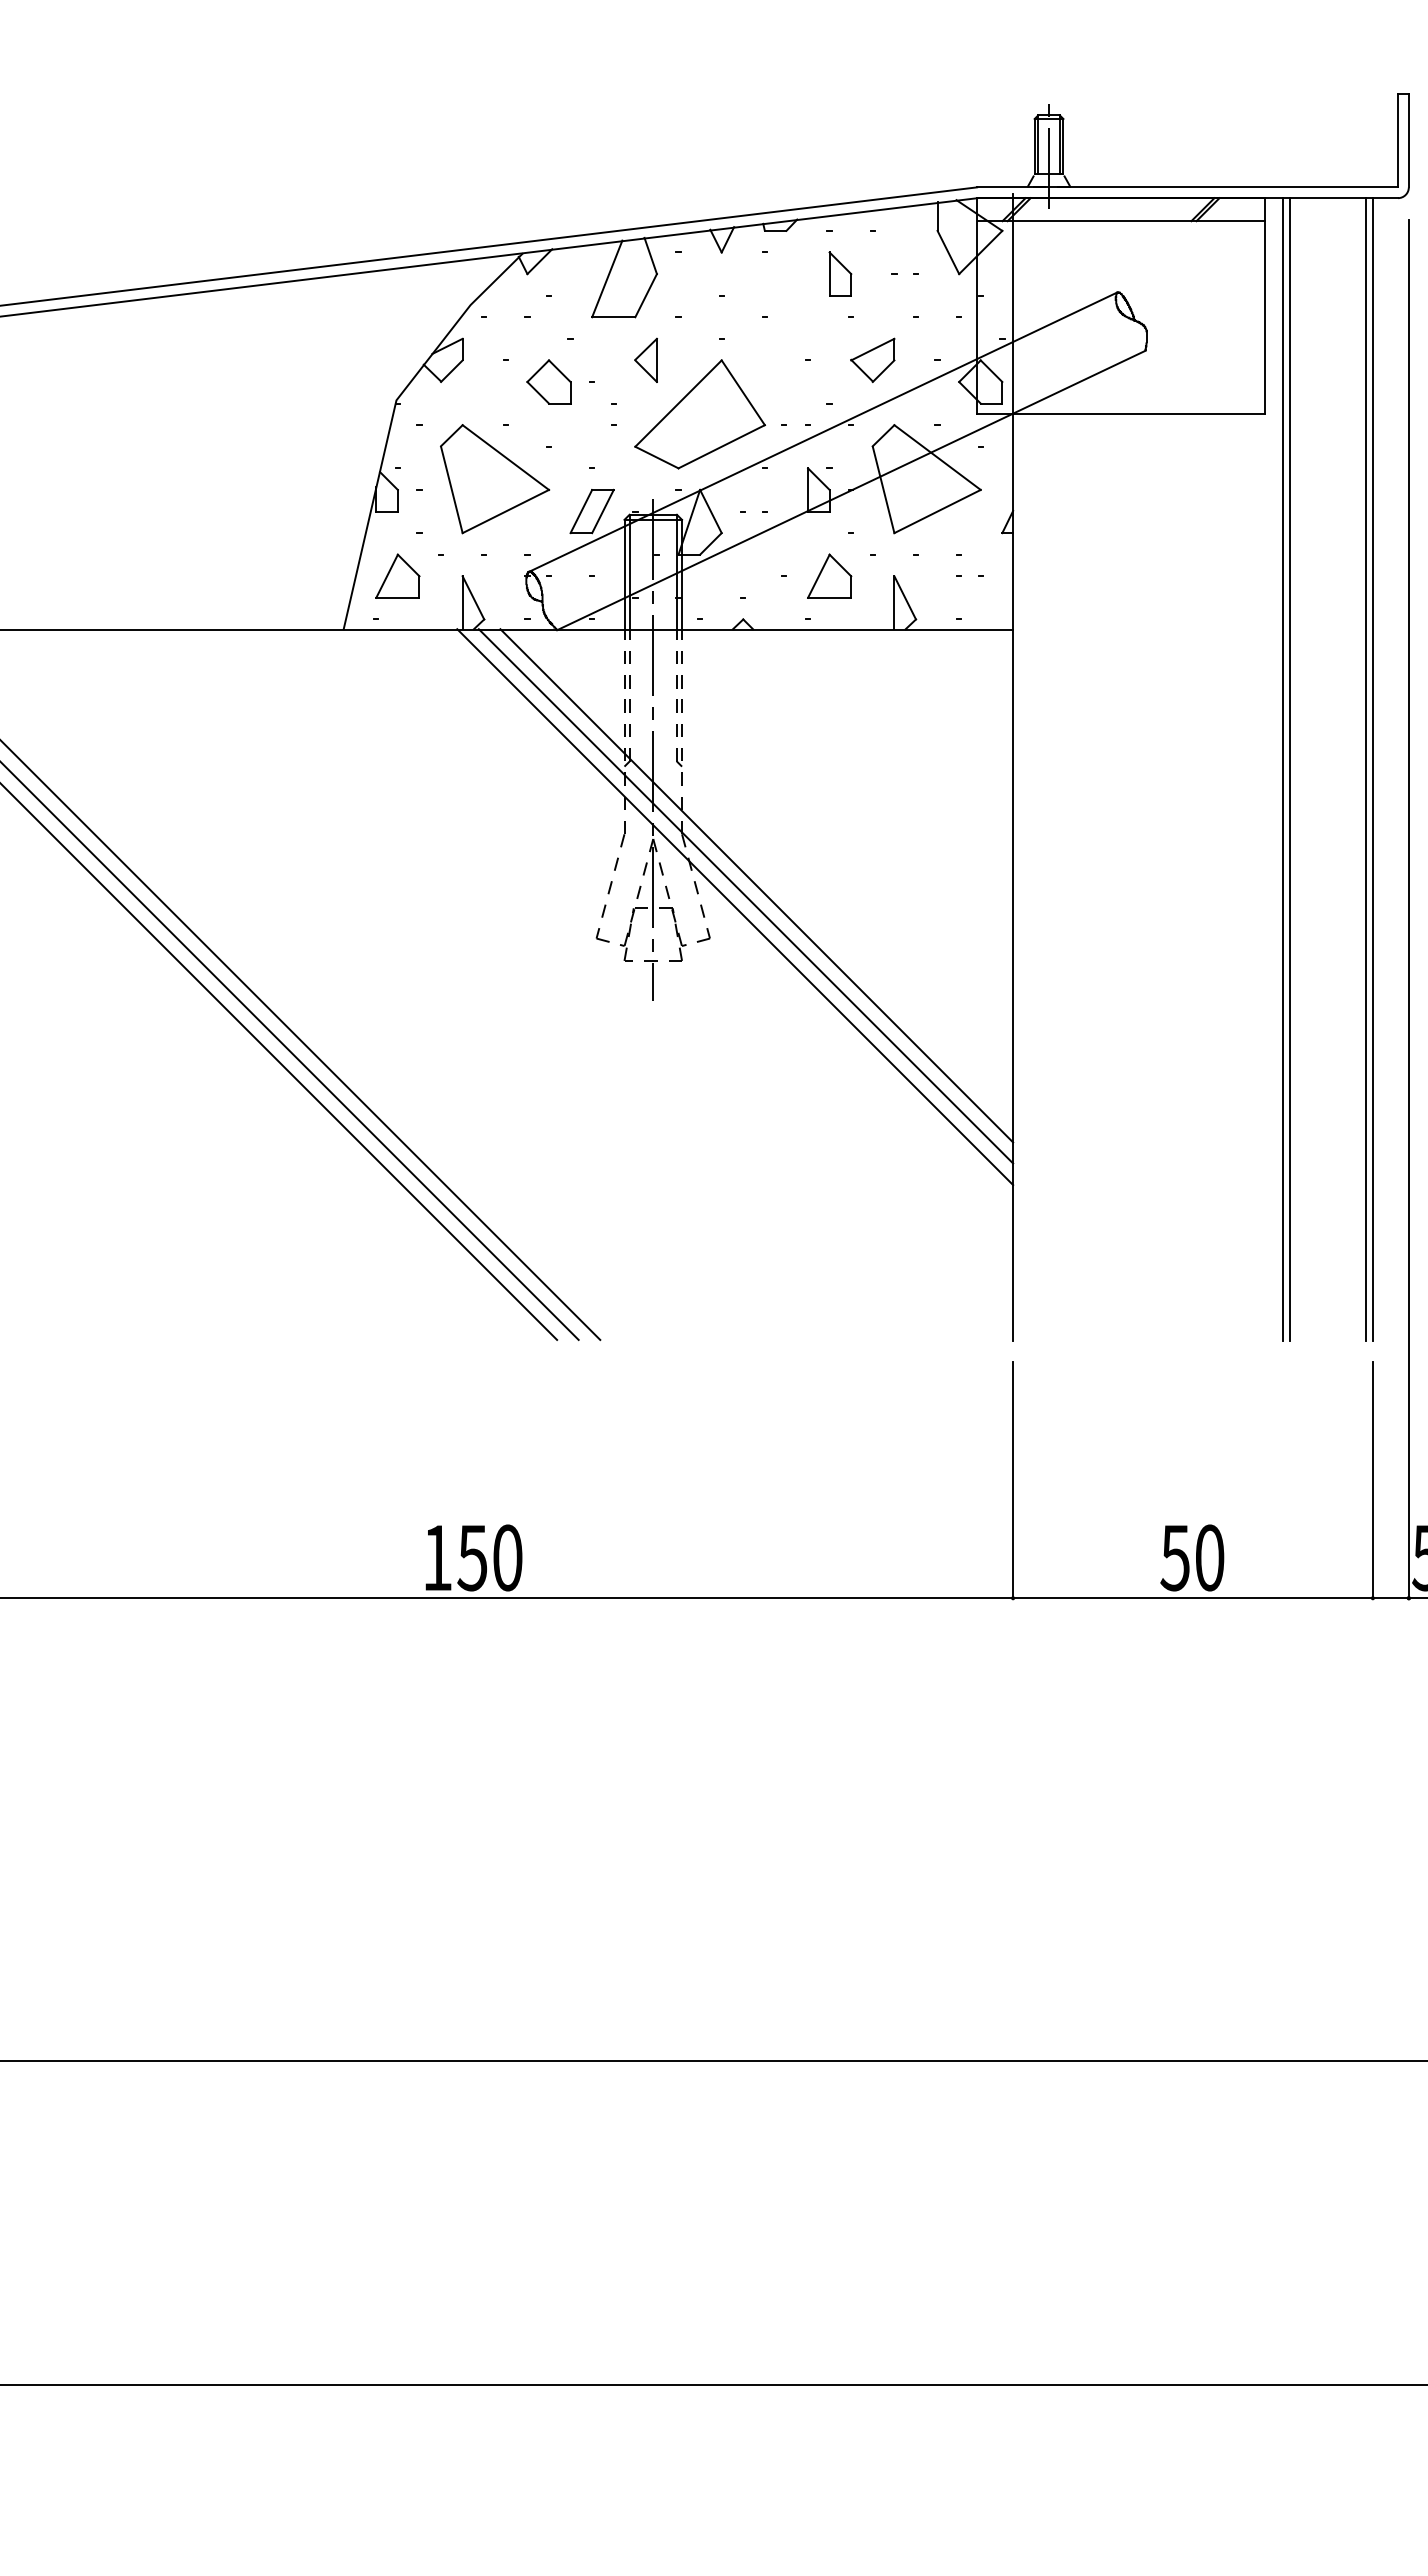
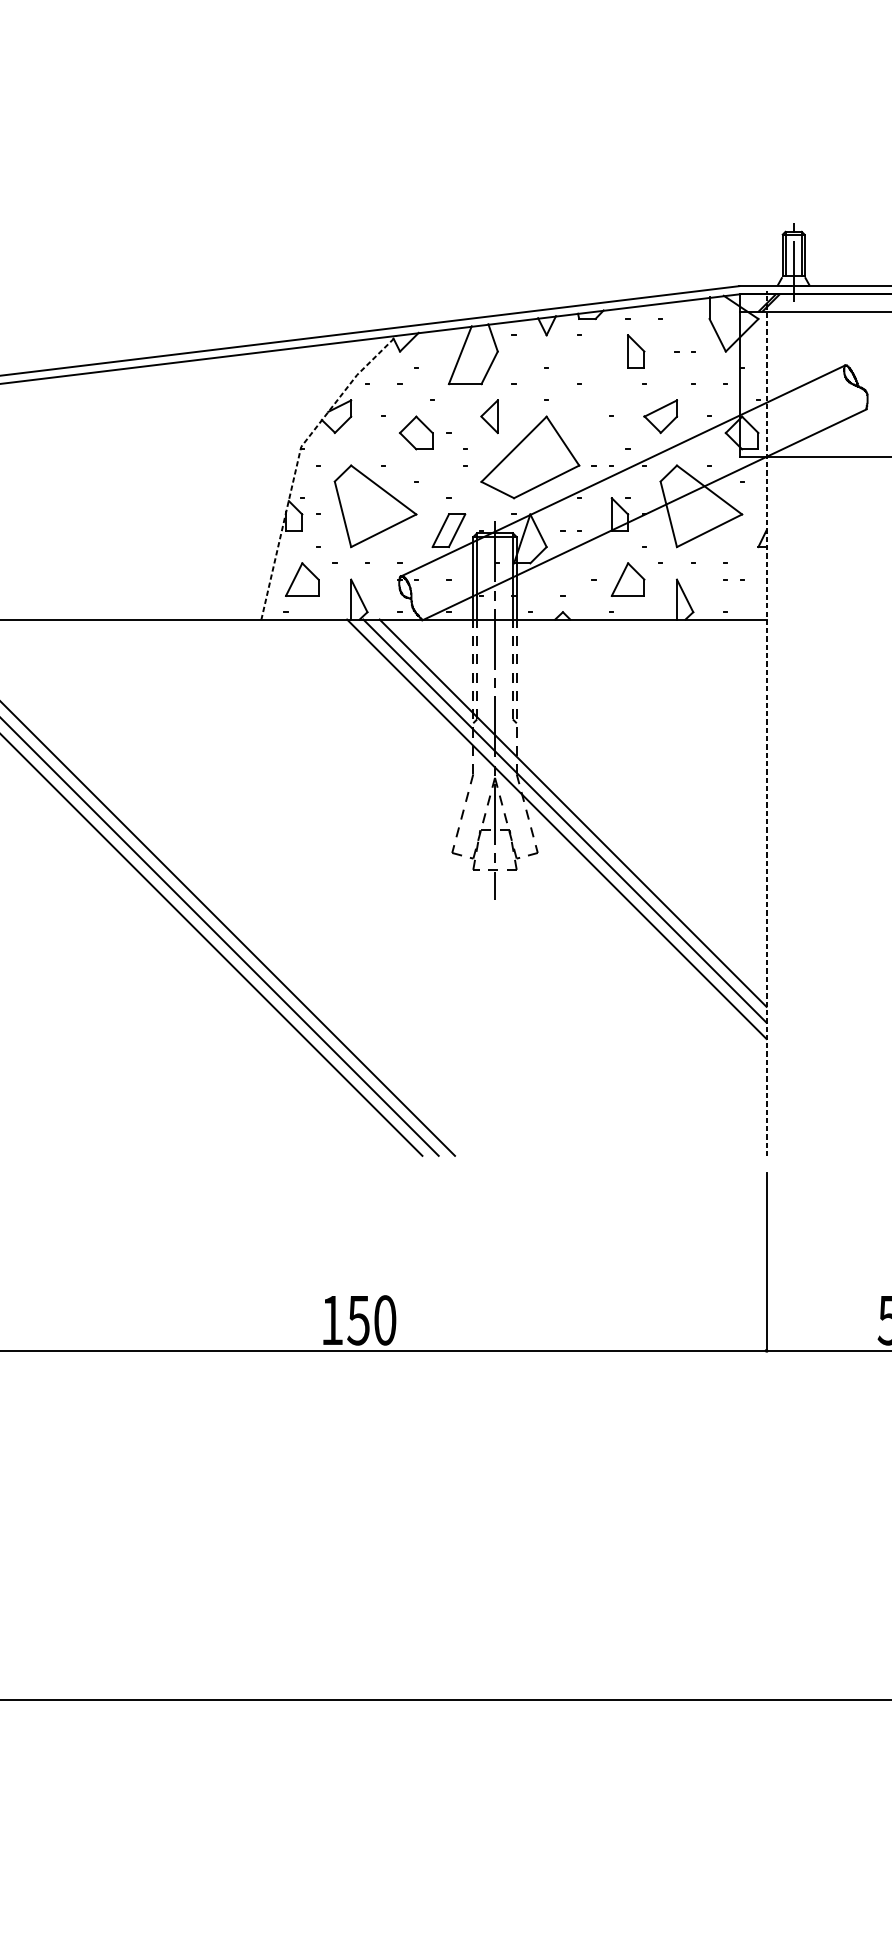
line: (392, 418) -> (298, 460), solid -> dashed
line: (1013, 766) -> (766, 723), solid -> dashed

